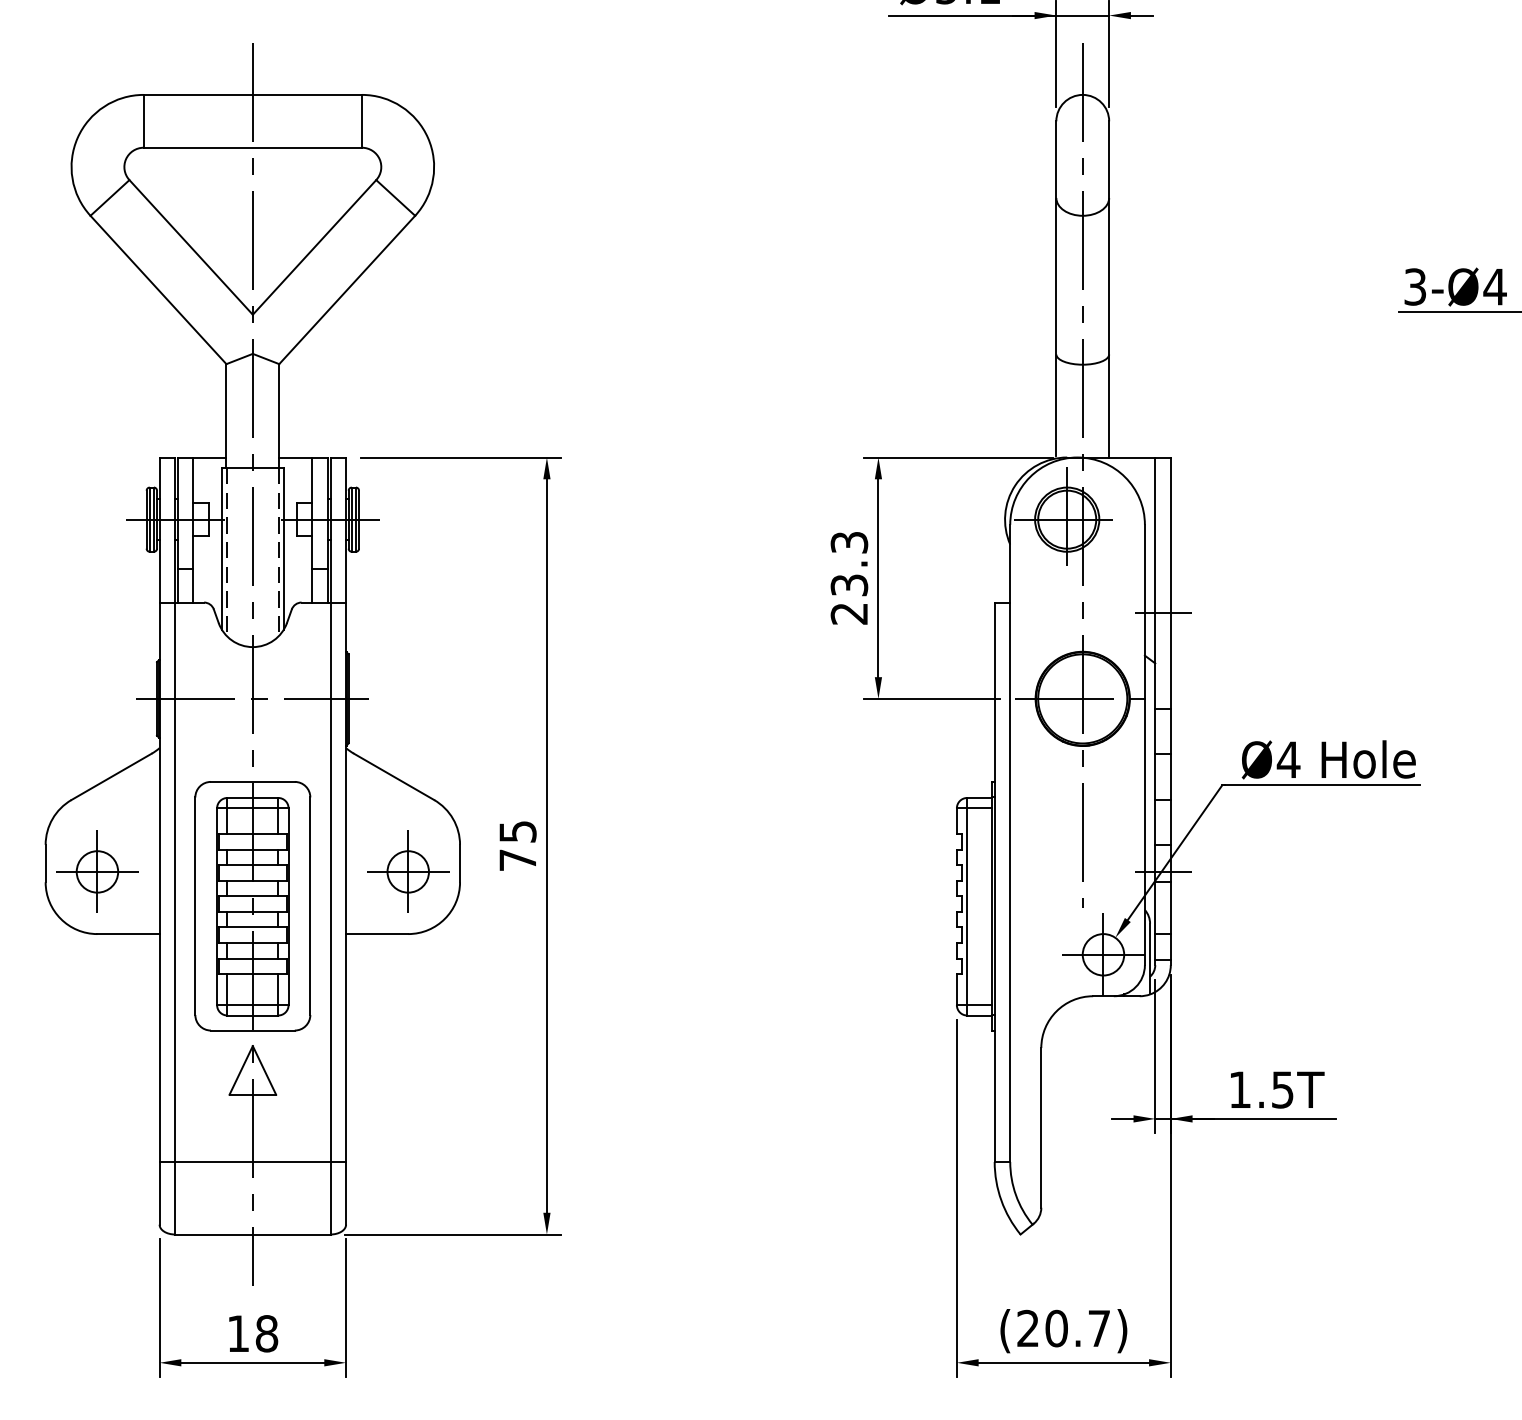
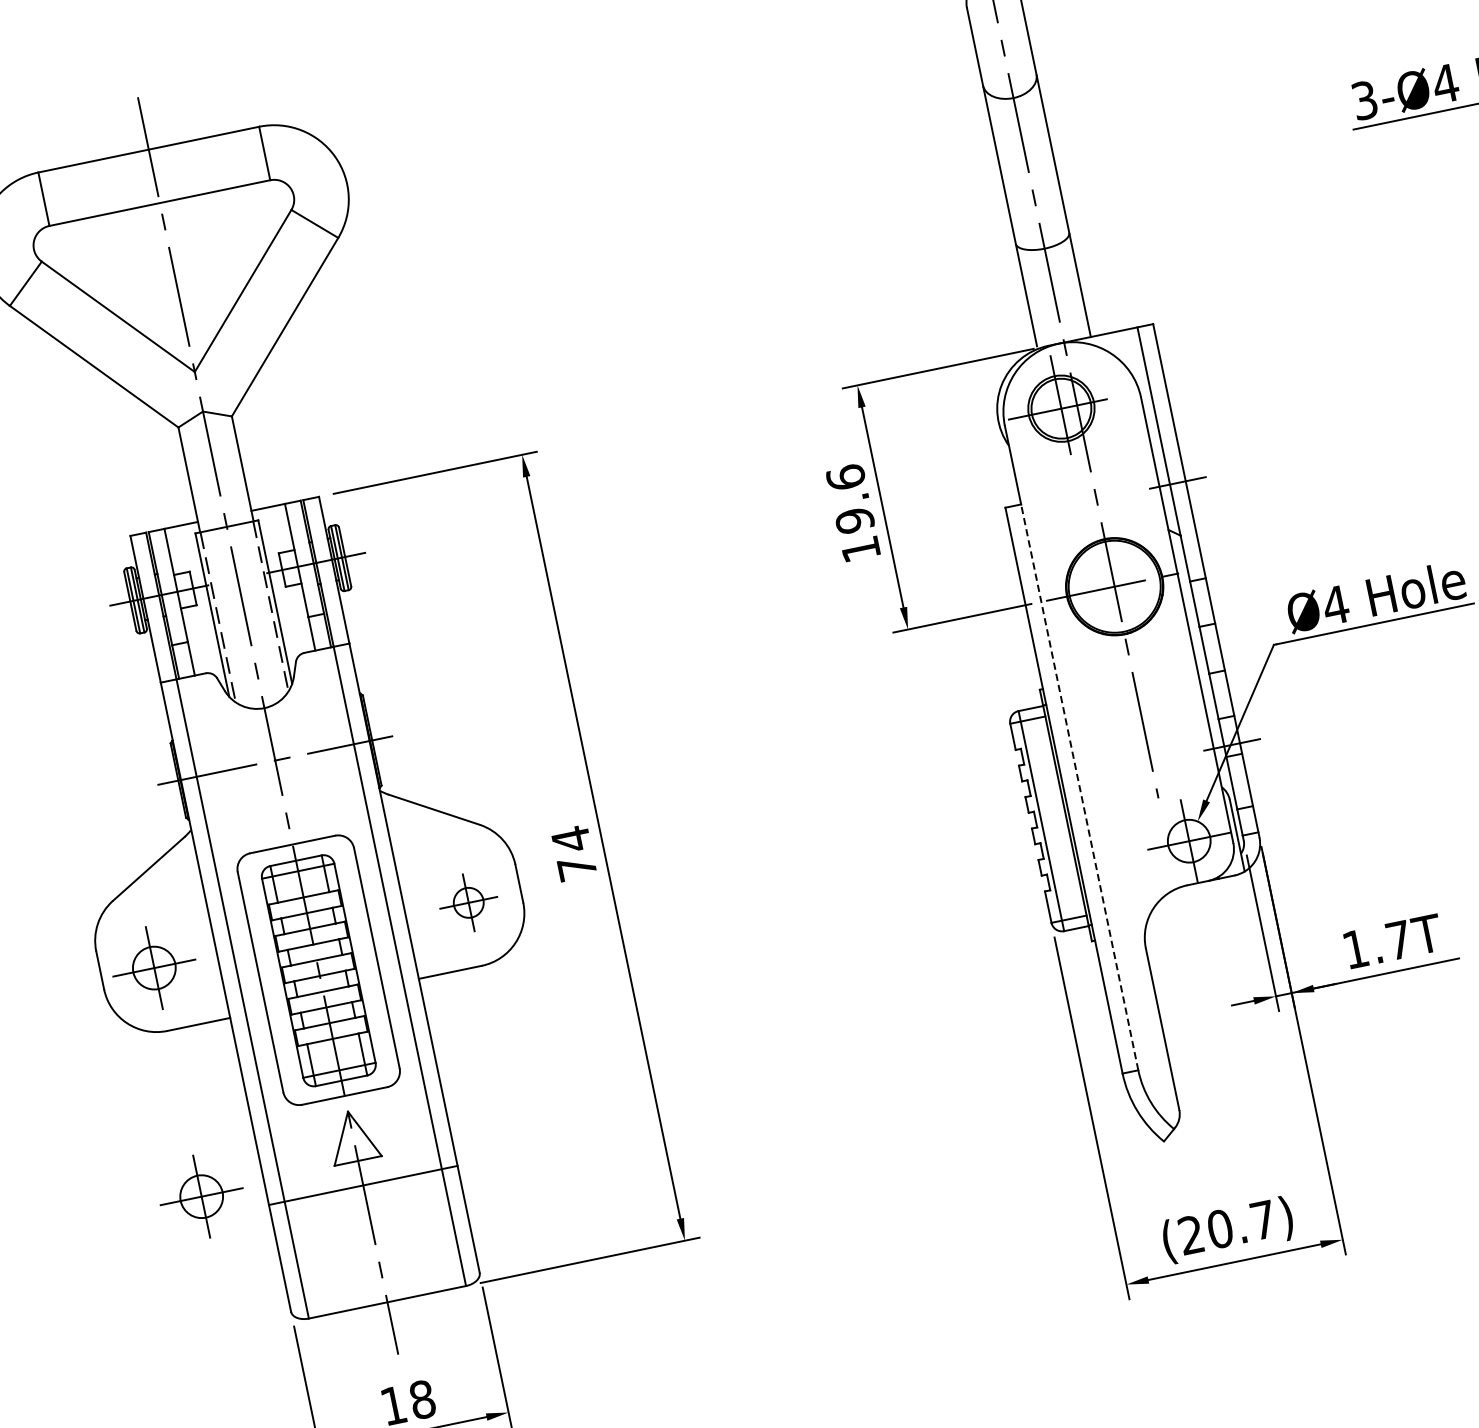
text: (849, 577) -> (853, 512), 23.3 -> 19.6
text: (517, 831) -> (570, 839), 75 -> 74
part: (408, 871) -> (468, 902), size x0.7
line: (1010, 882) -> (1080, 787), solid -> dashed
text: (1282, 1089) -> (1398, 939), 1.5T -> 1.7T
part: (97, 1097) -> (201, 1196), added
line: (252, 1162) -> (363, 1186), moved

